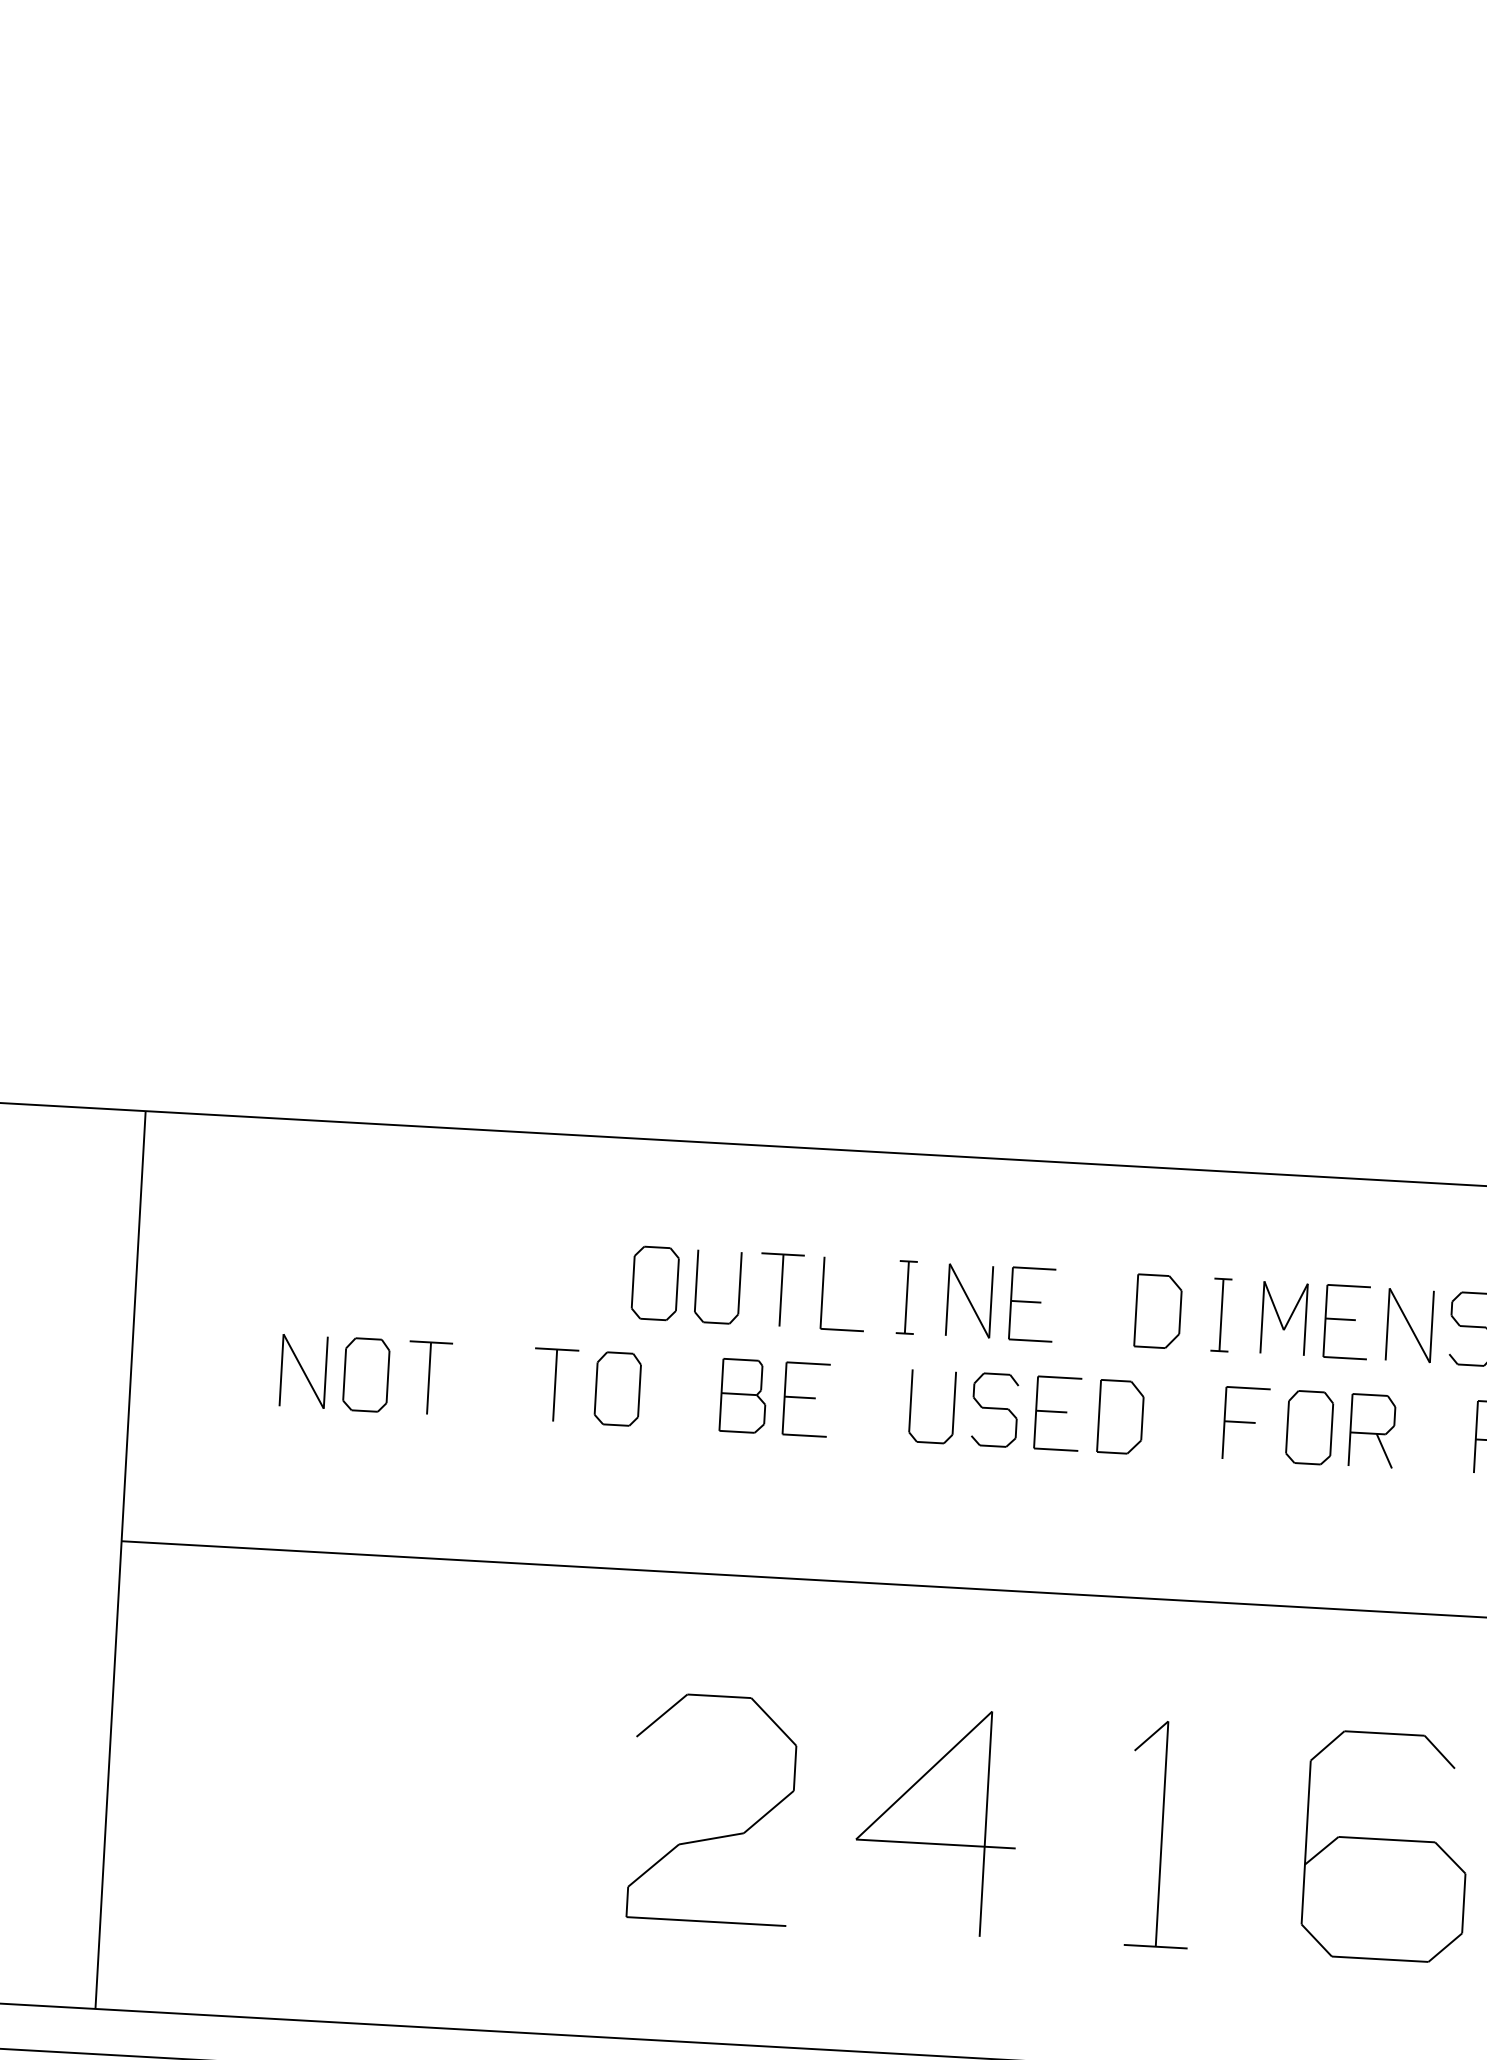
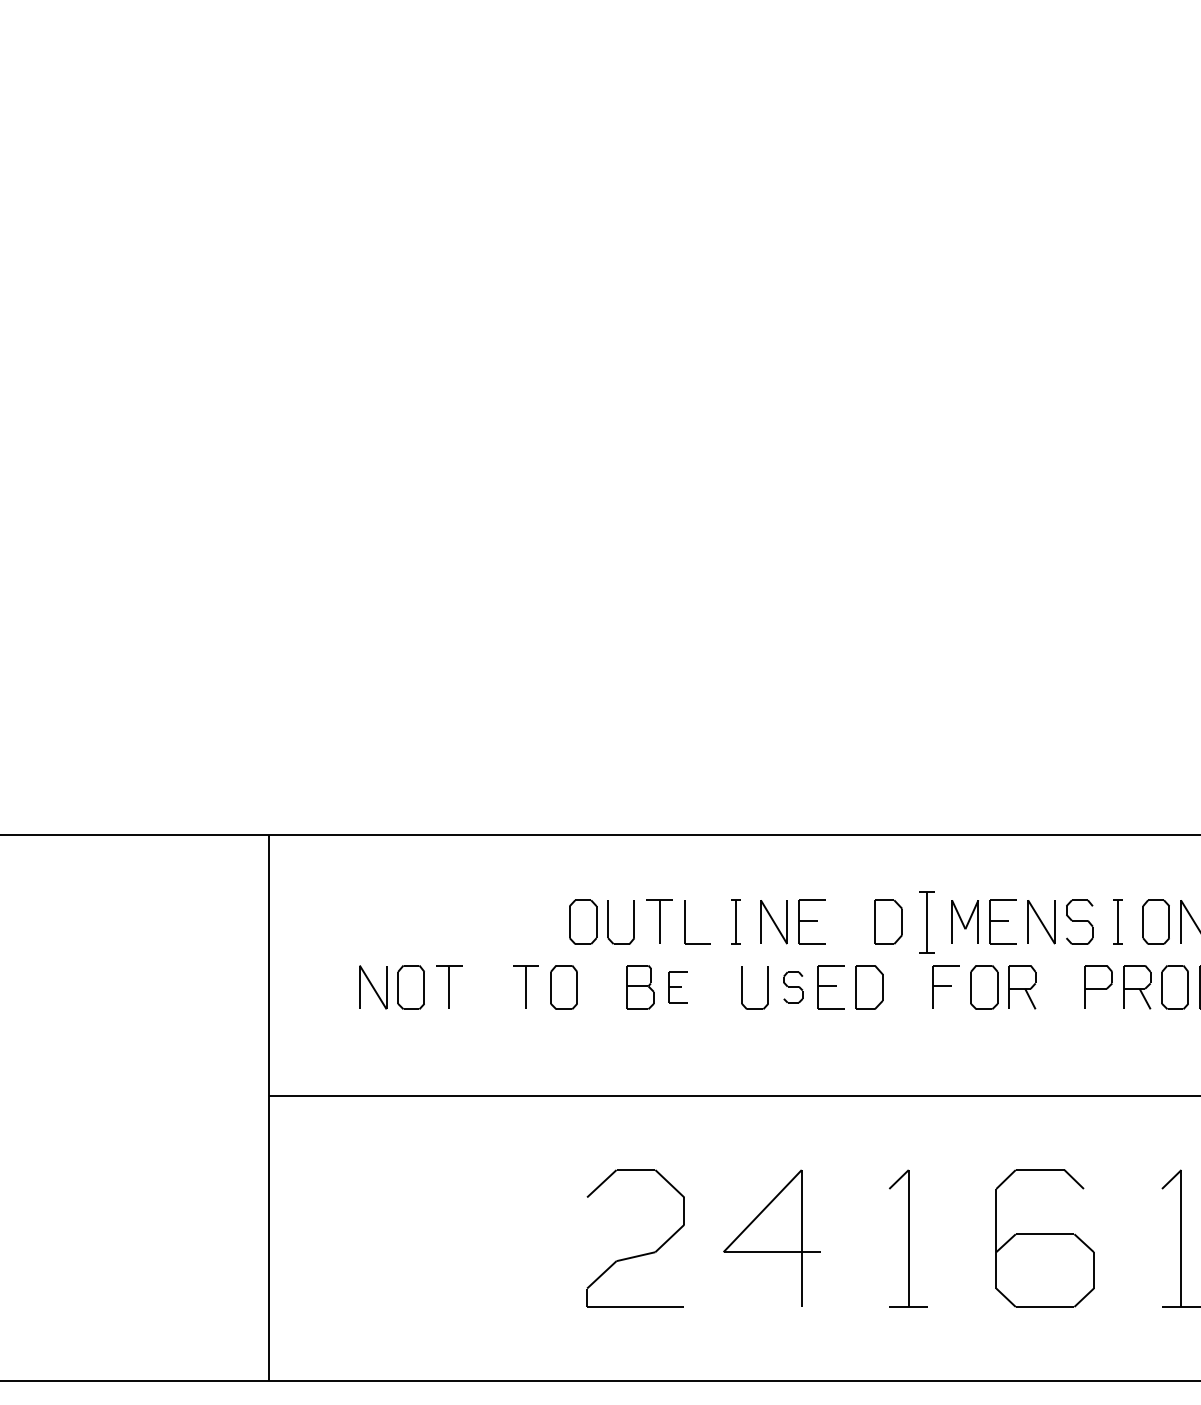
part: (1222, 1313) -> (927, 921), size x1.4
part: (804, 1399) -> (677, 987), size x0.7
part: (995, 1410) -> (793, 987), size x0.7

